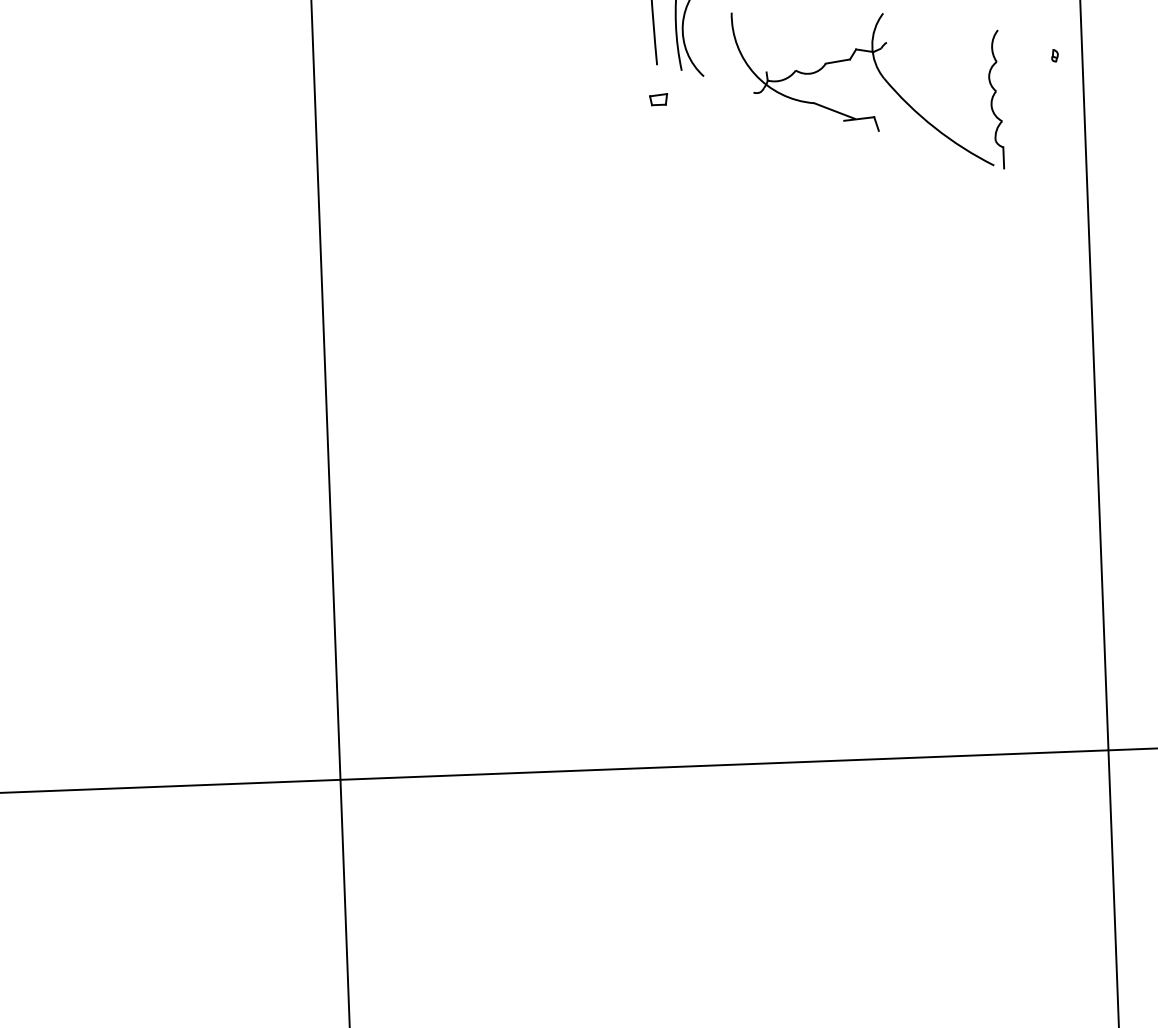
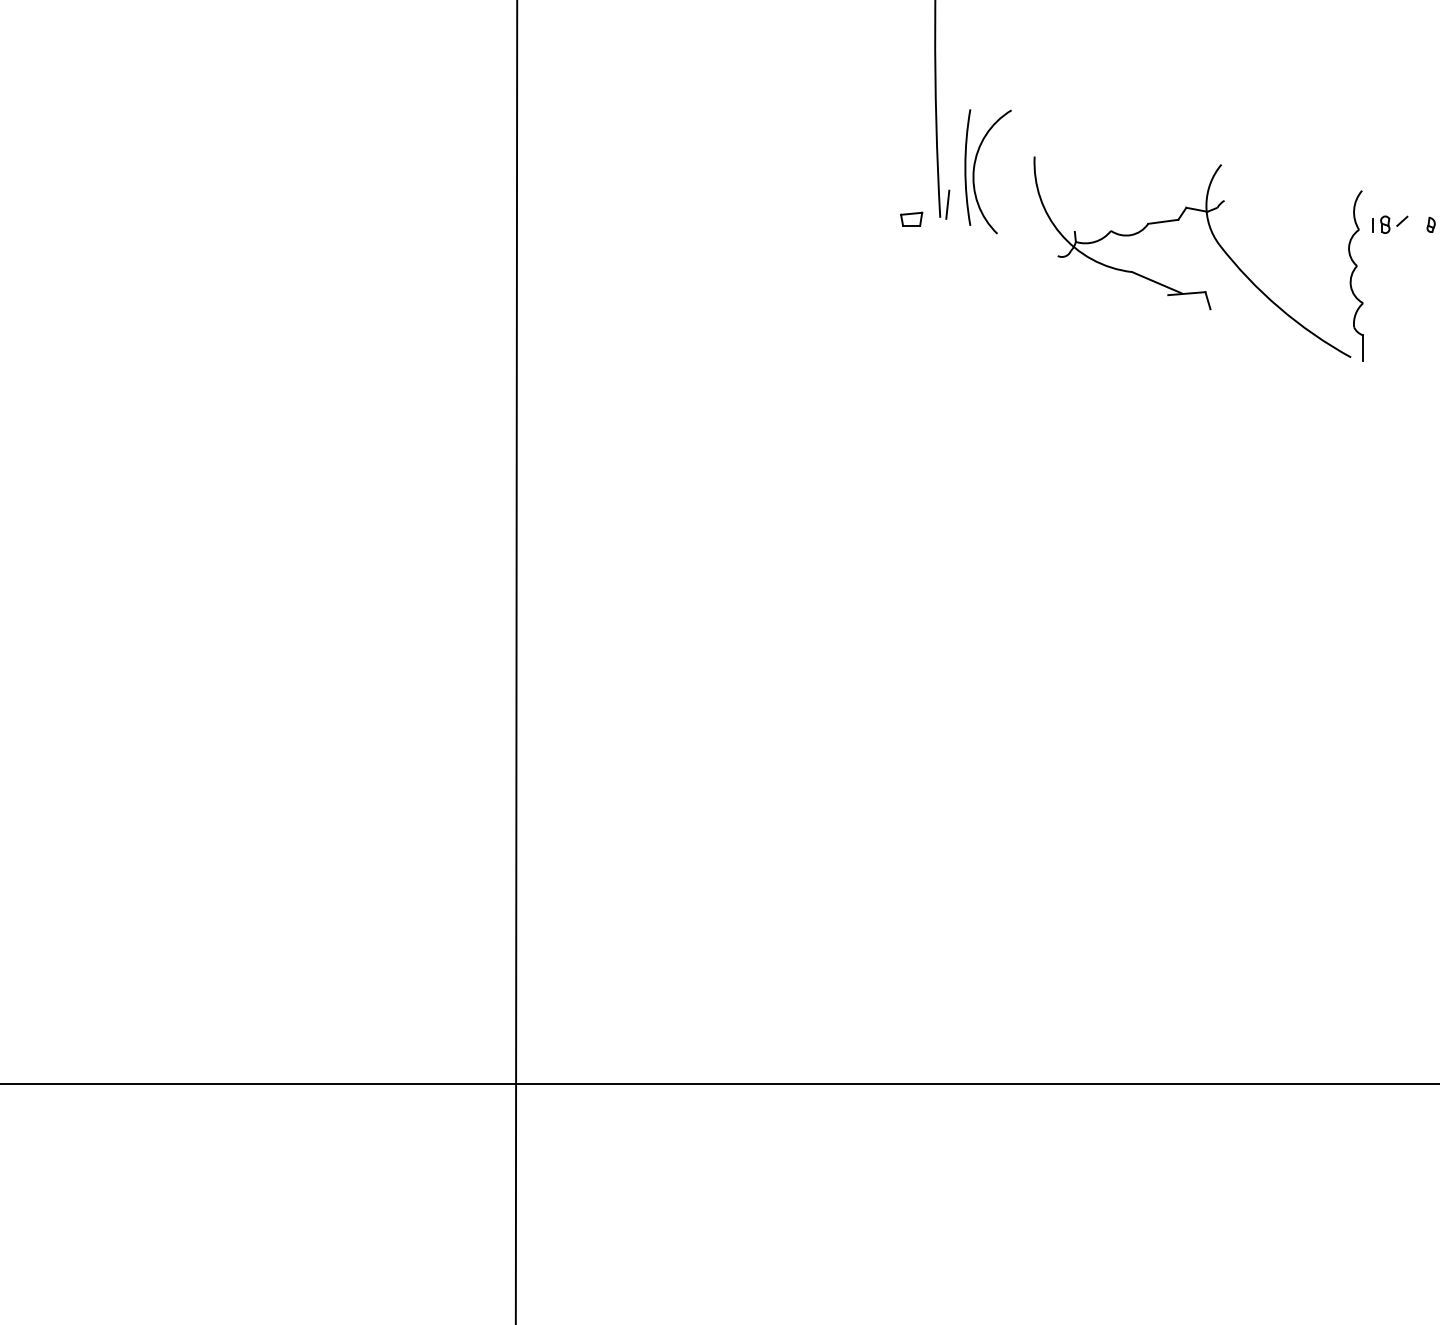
line: (662, 54) -> (947, 204), added
part: (1022, 56) -> (1390, 224), added
part: (658, 98) -> (911, 218), moved

